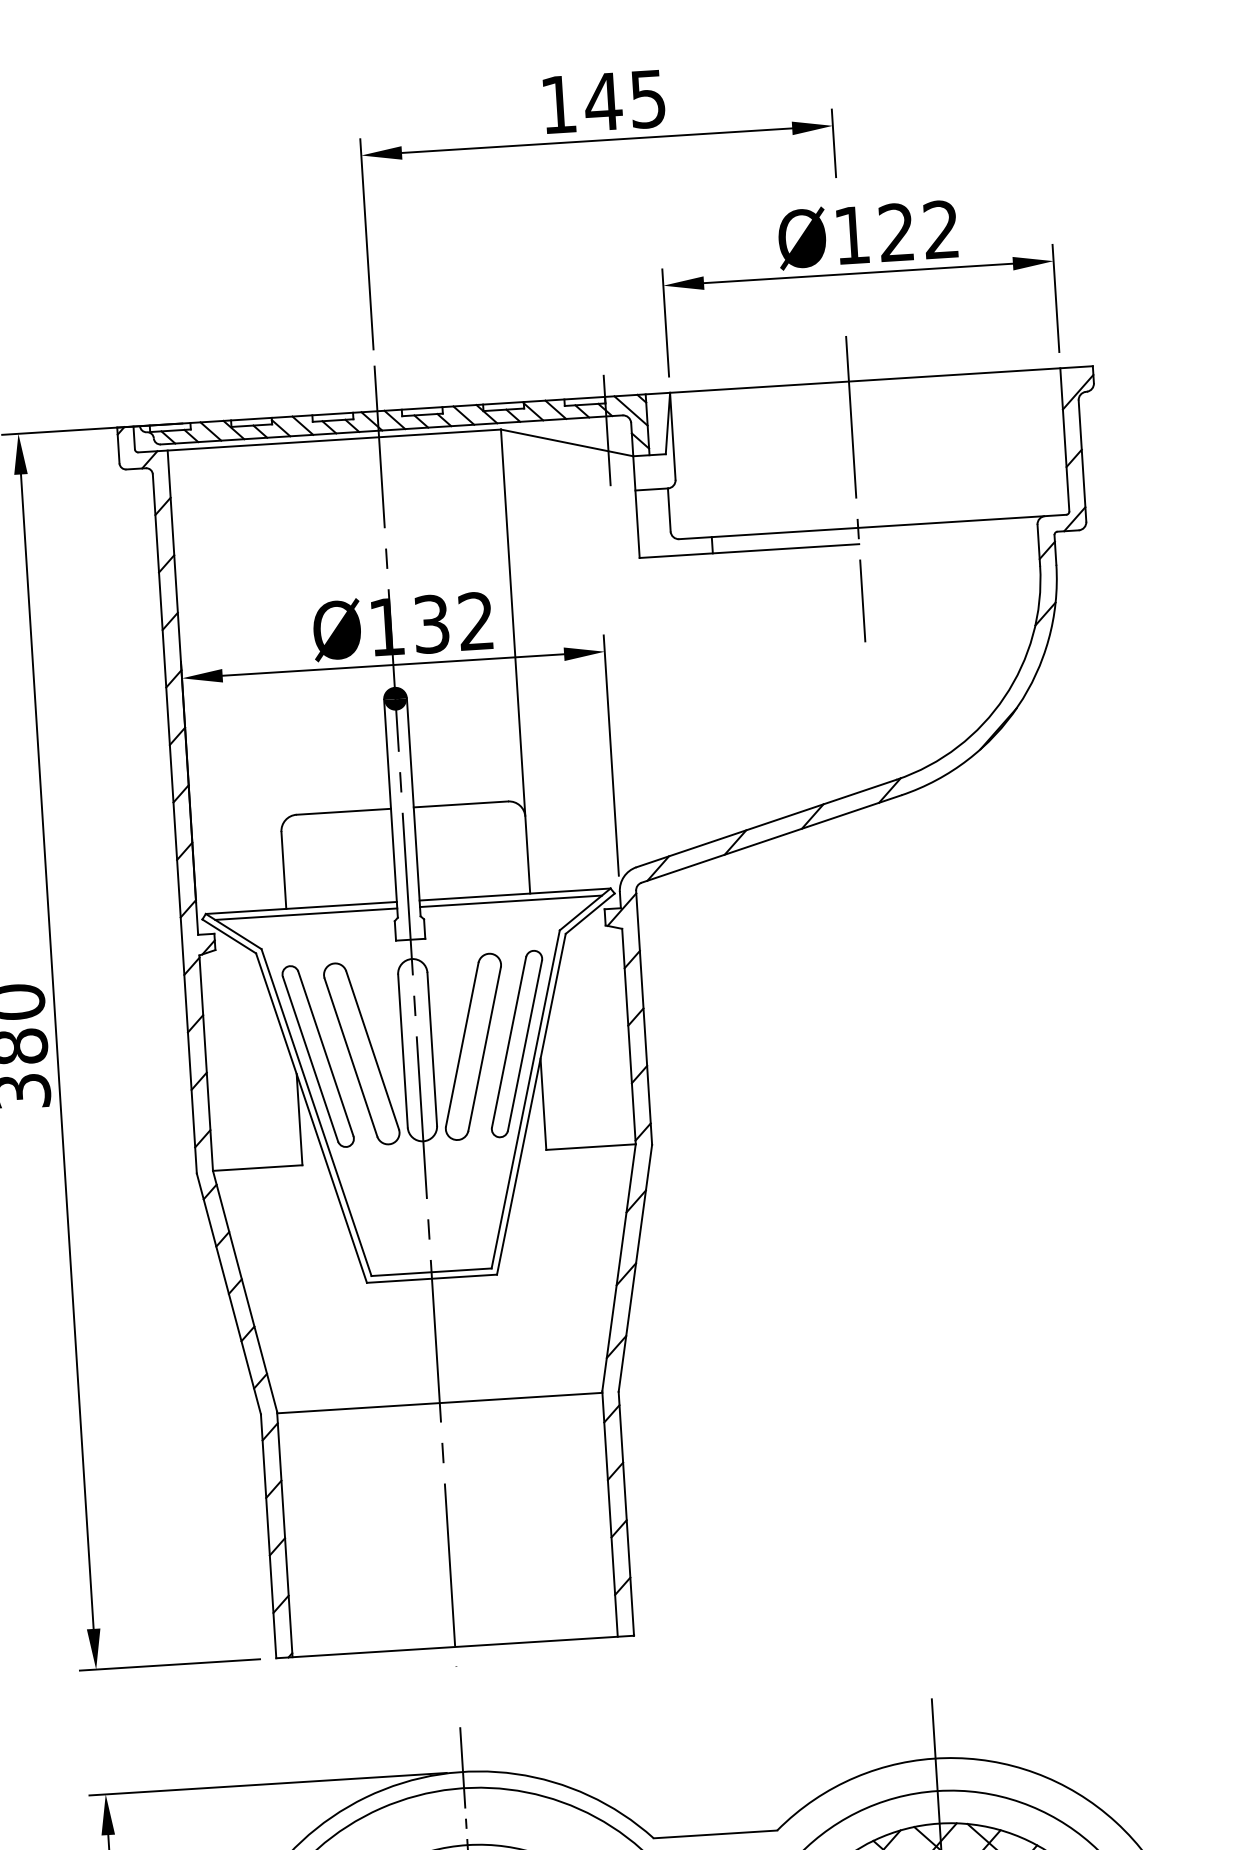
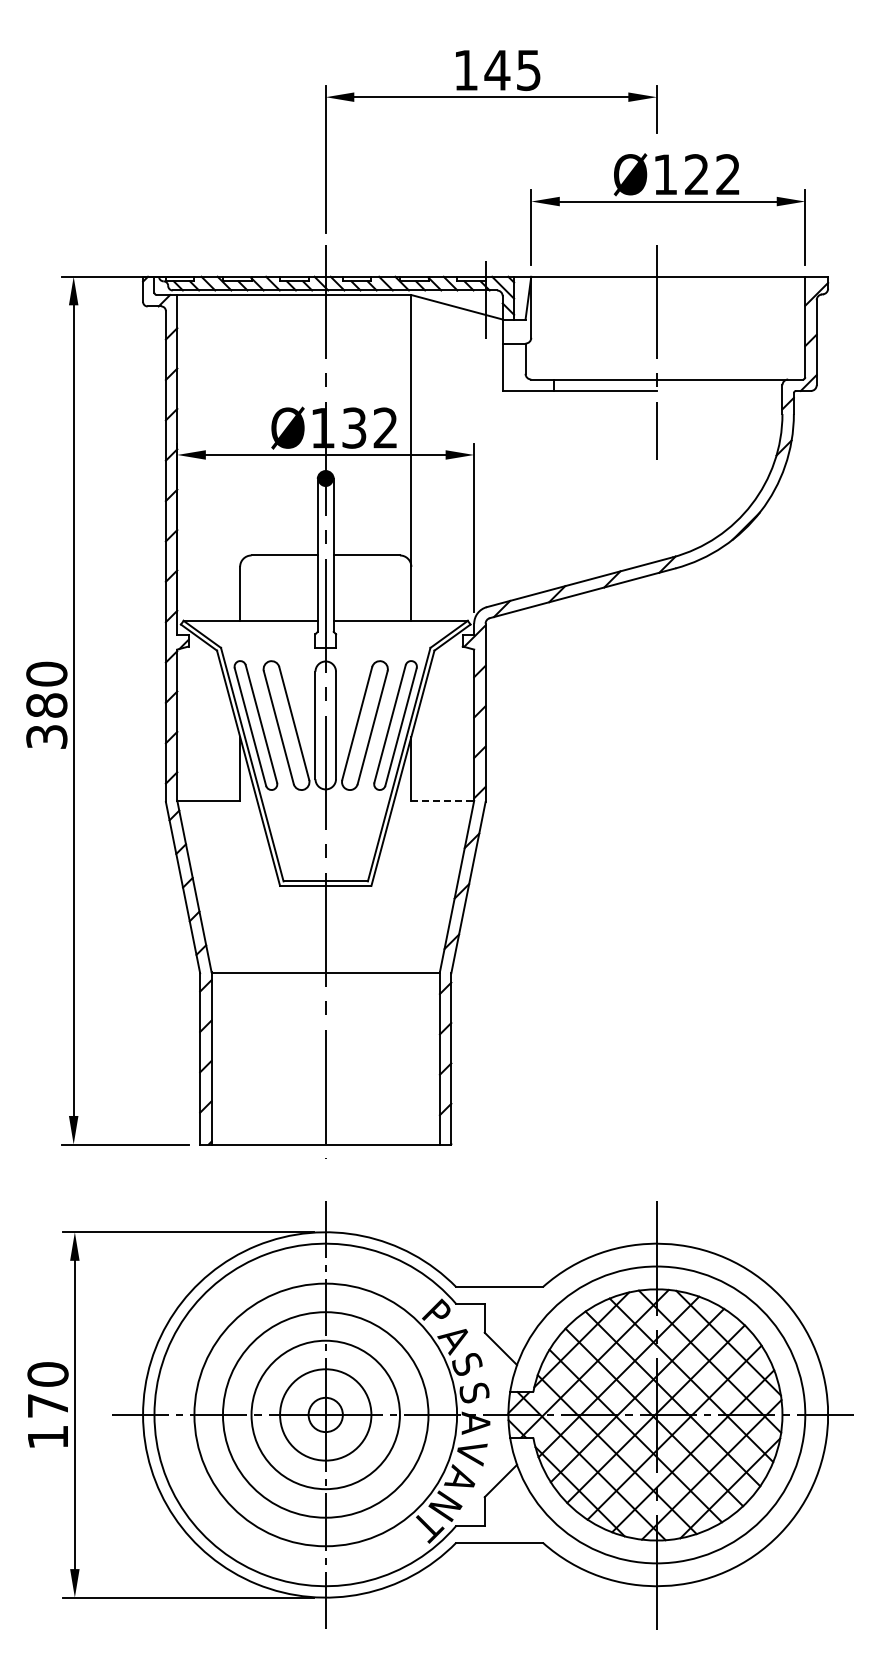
line: (510, 901) -> (397, 625), removed
line: (305, 914) -> (253, 625), removed
line: (592, 1146) -> (443, 800), solid -> dashed

